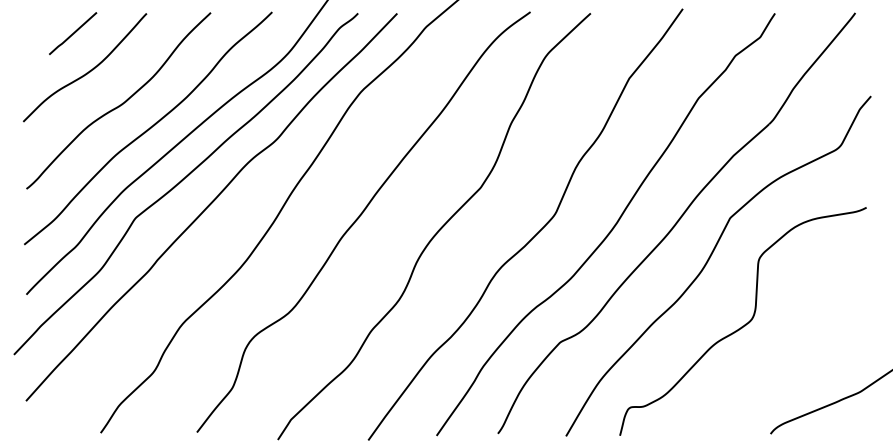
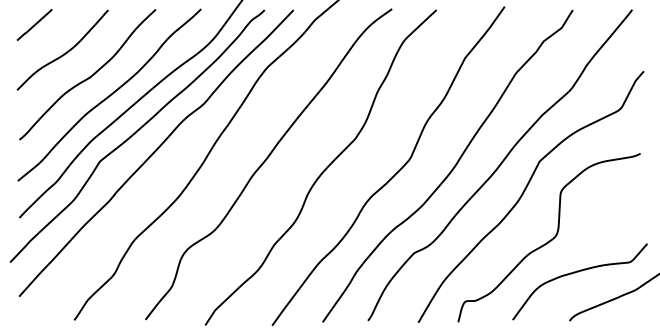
line: (73, 33) -> (35, 24), moved
curve: (781, 368) -> (577, 272), added

